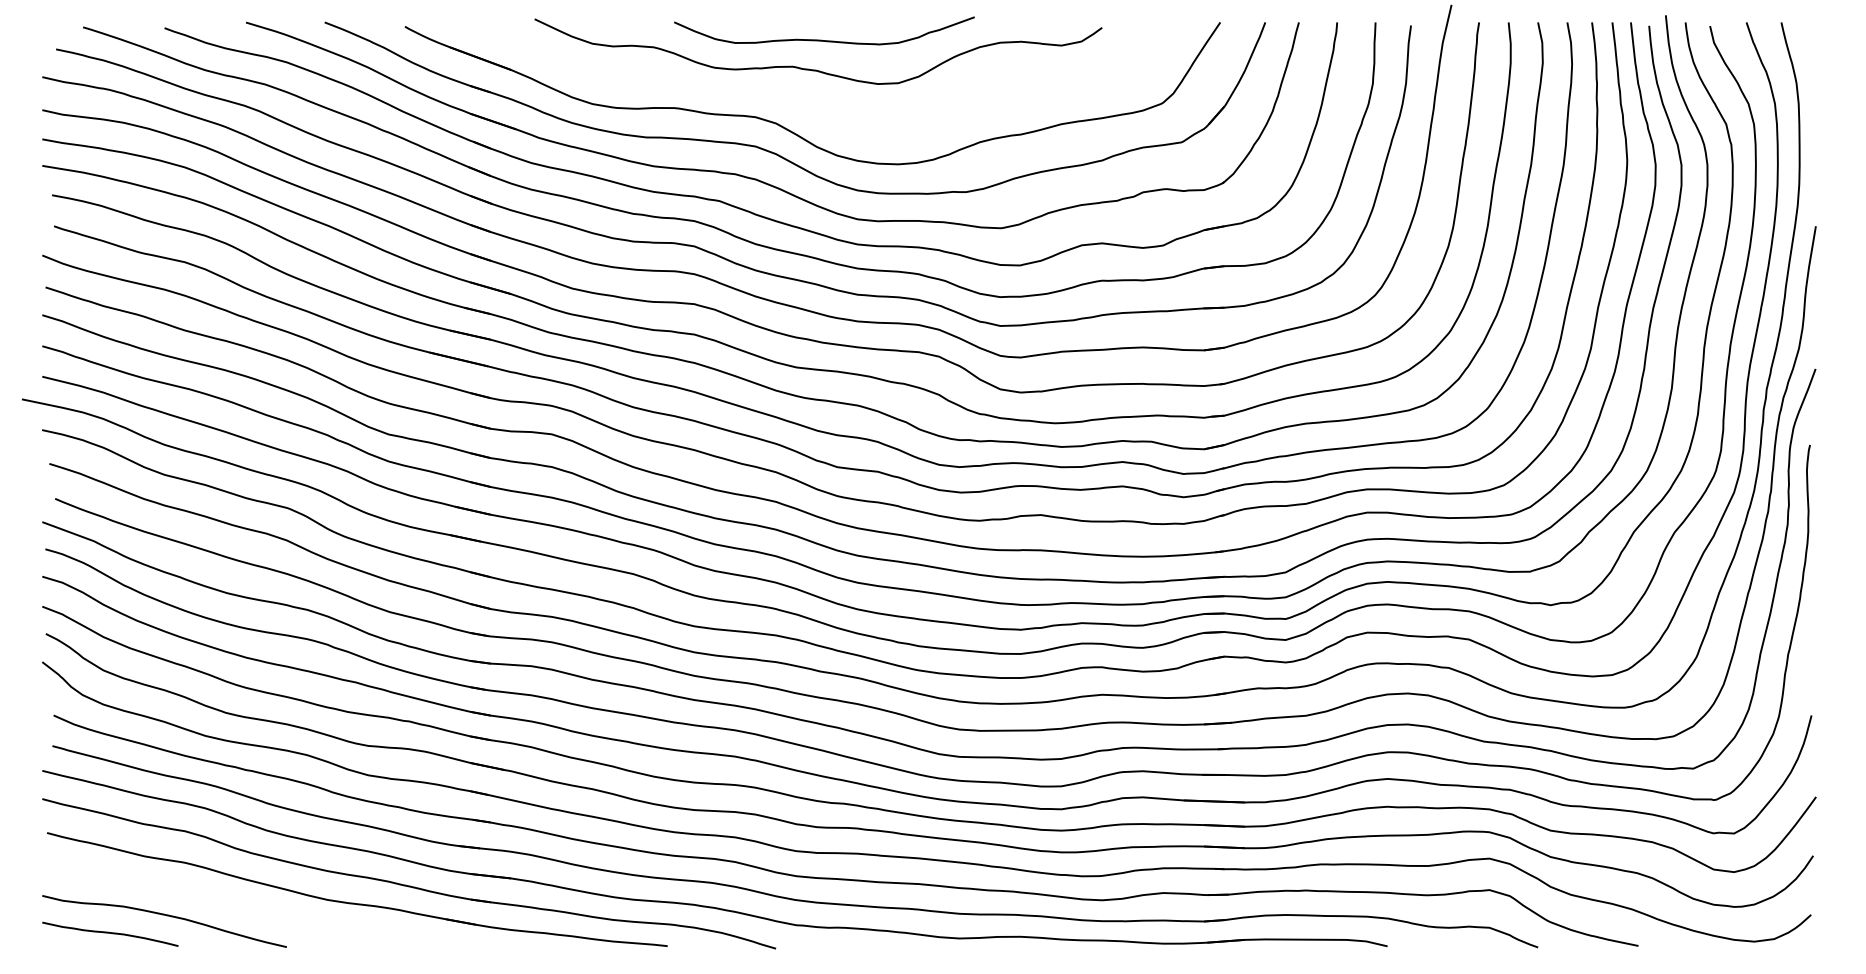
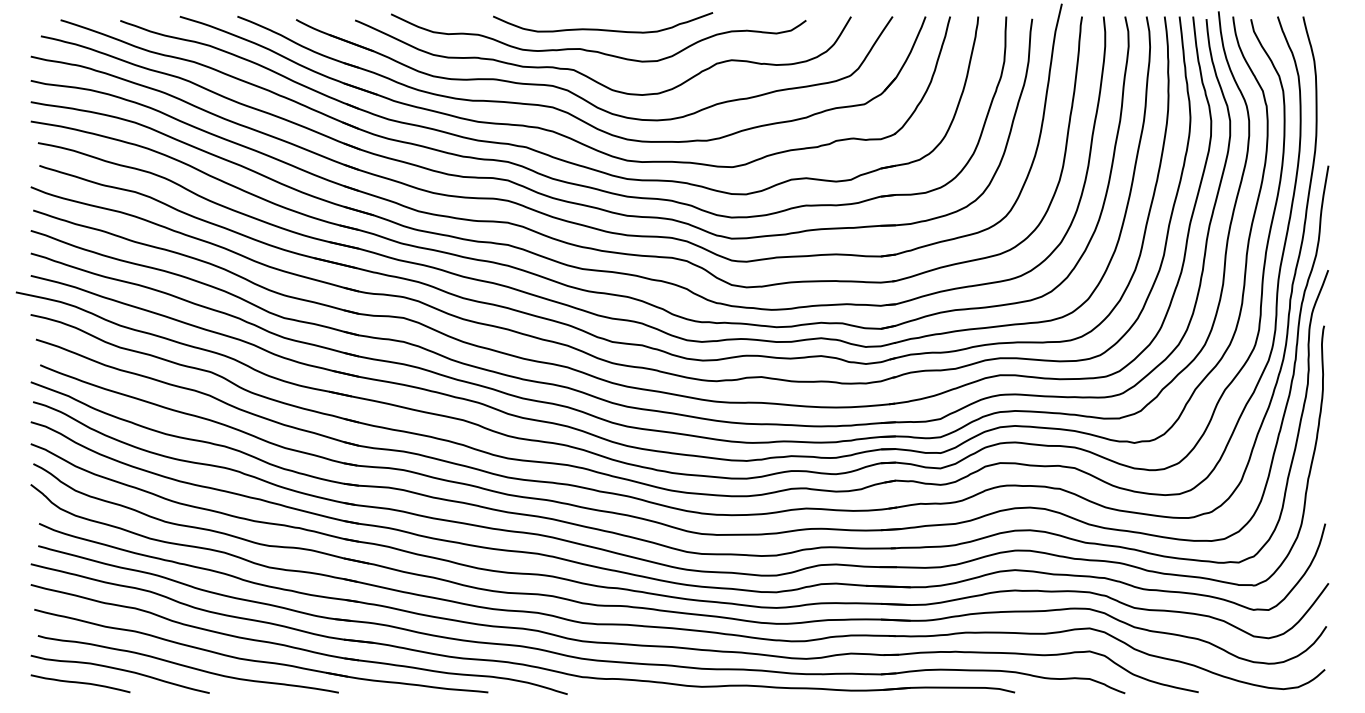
curve: (809, 107) -> (592, 78), added
curve: (256, 909) -> (187, 665), added

